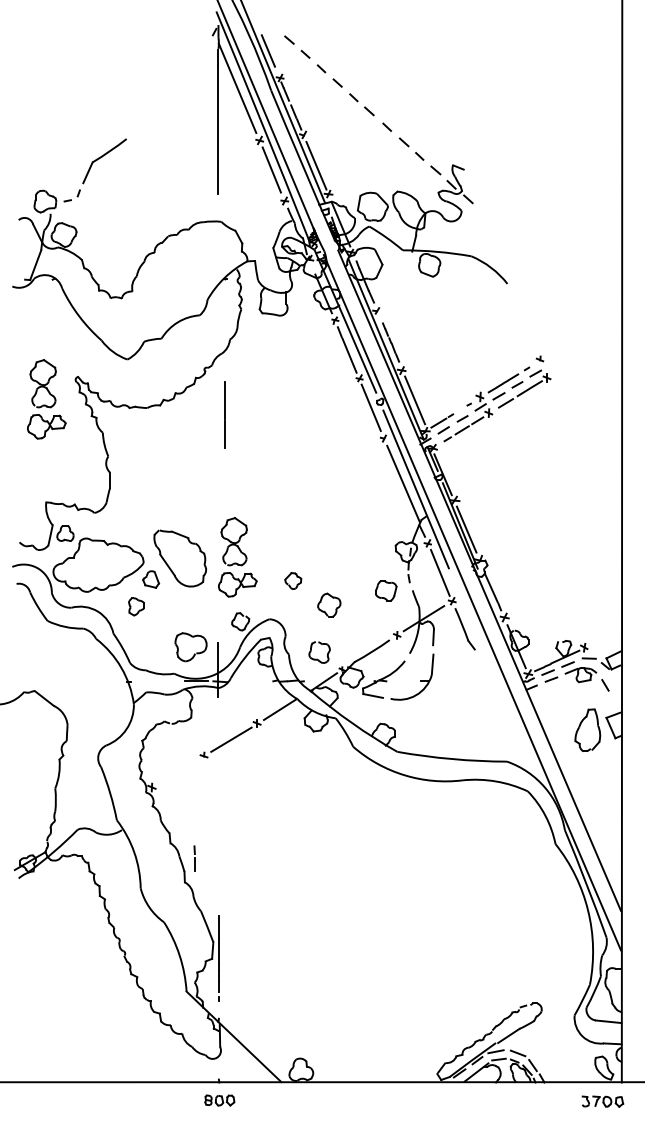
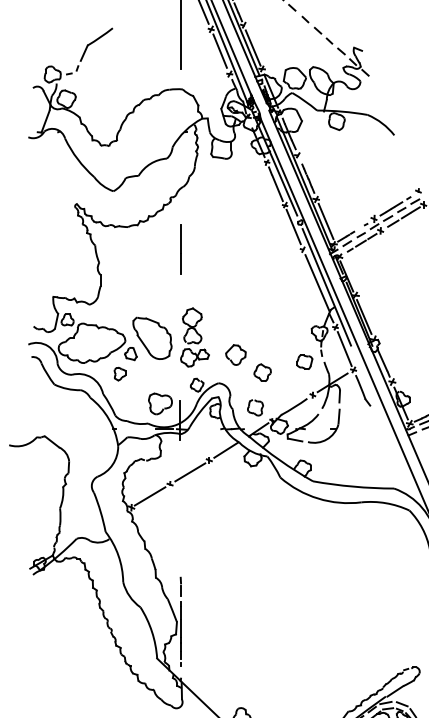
part: (46, 399) -> (53, 220), removed
line: (224, 414) -> (180, 248), moved
part: (293, 580) -> (236, 354), size x1.67
line: (176, 771) -> (149, 495), added
line: (194, 858) -> (180, 586), moved

